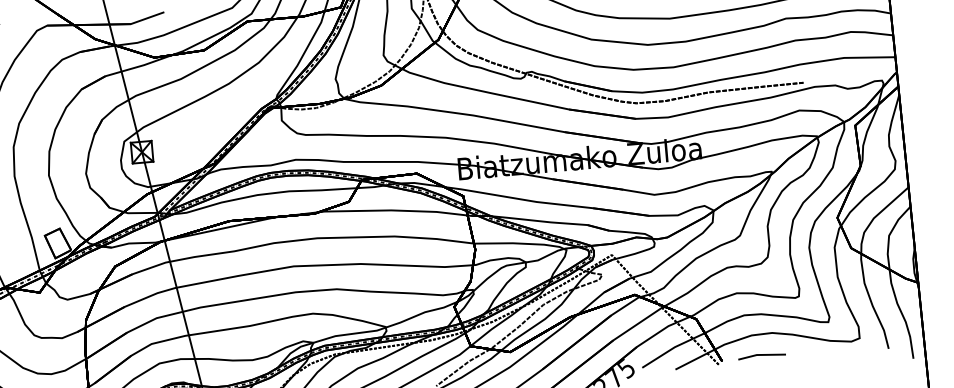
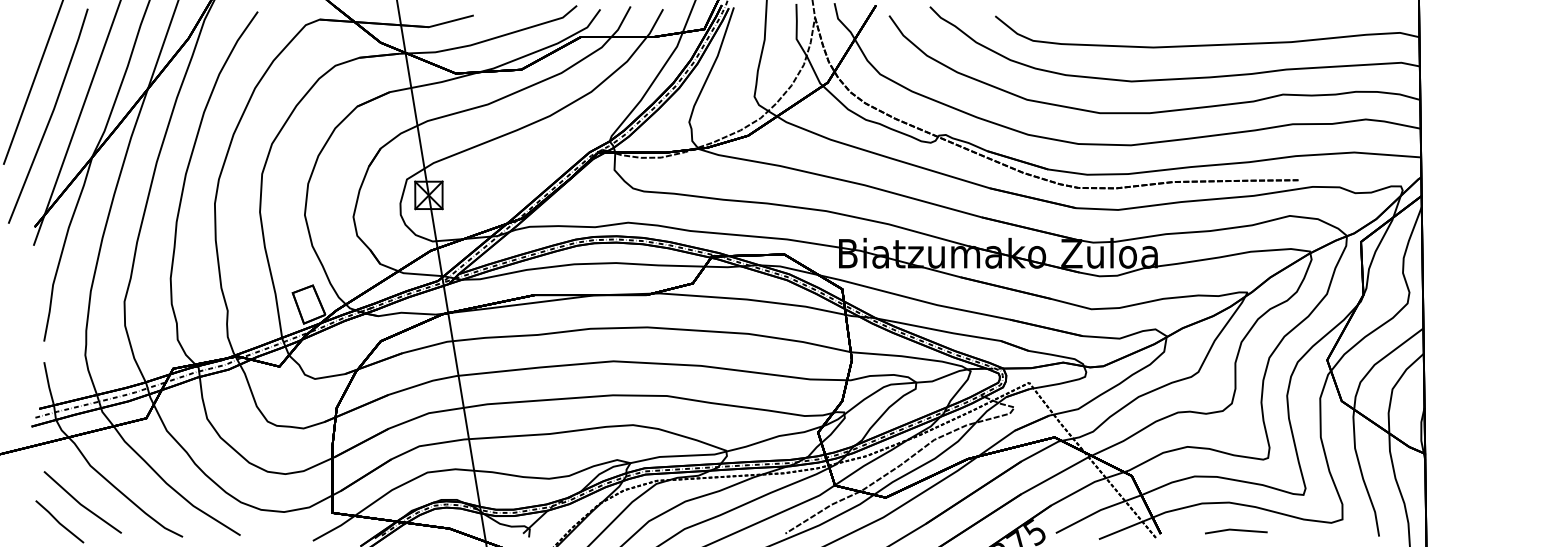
line: (762, 355) -> (1236, 530), moved

